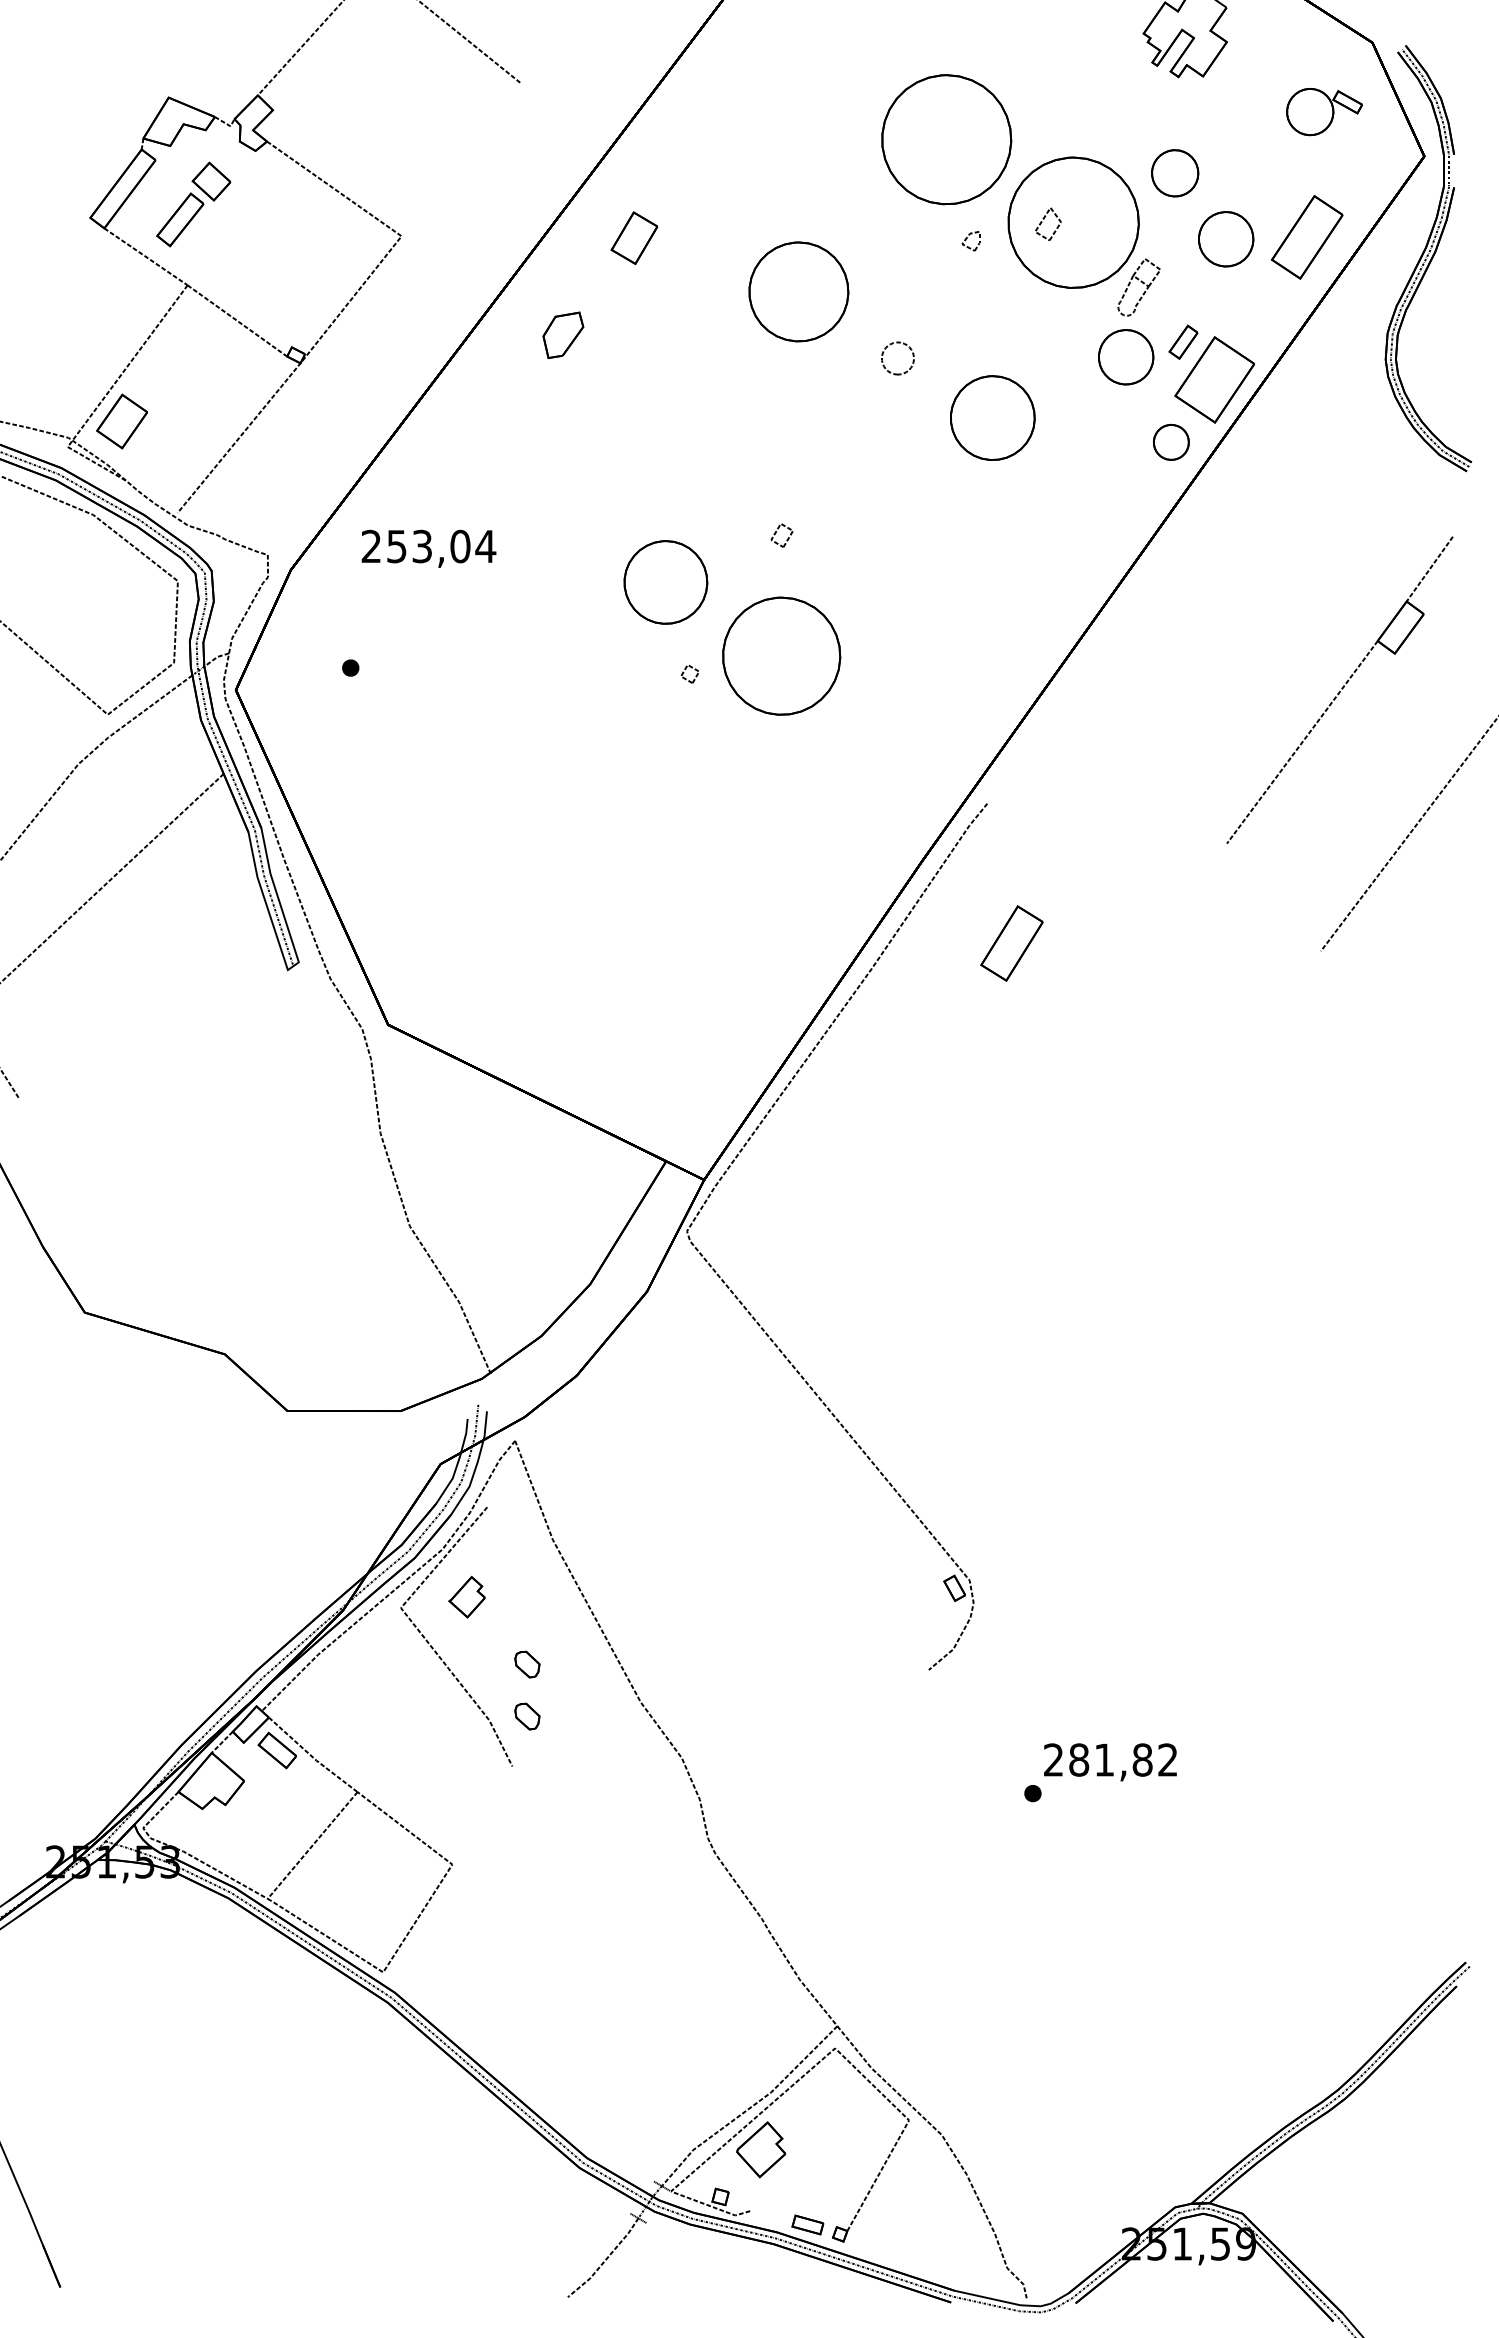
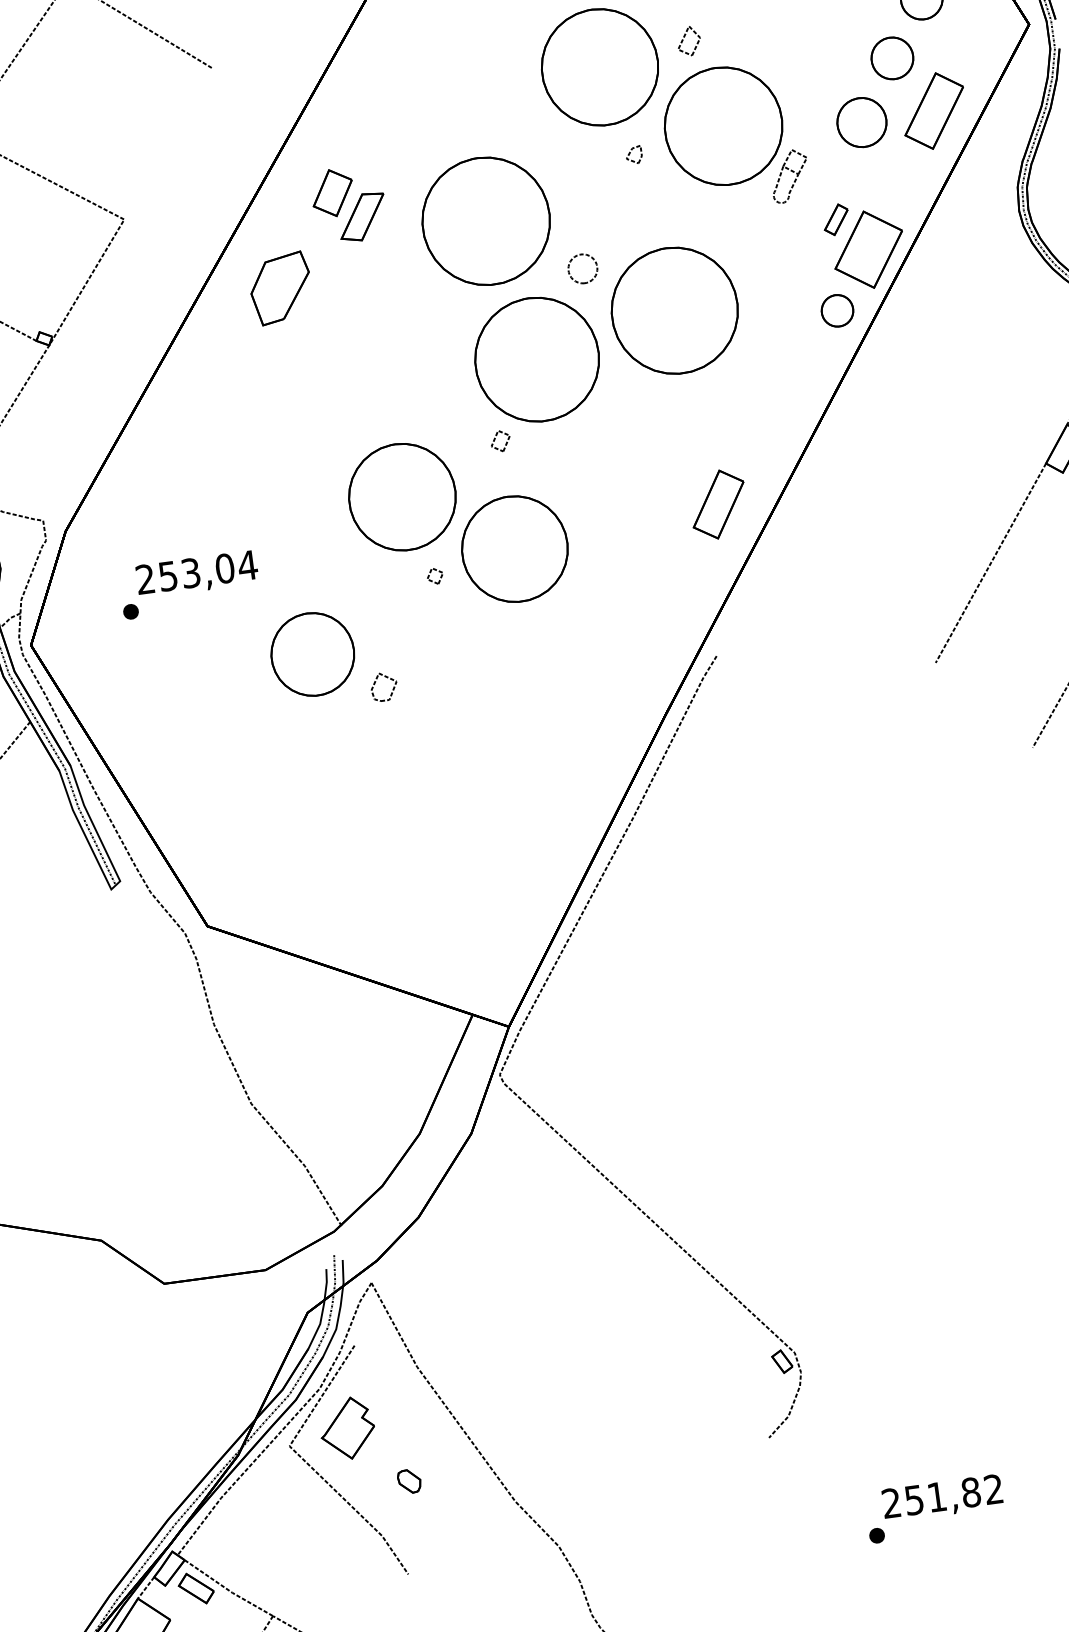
part: (1175, 173) -> (892, 58), moved
part: (1048, 223) -> (689, 40), moved
part: (663, 269) -> (362, 217), added
part: (798, 291) -> (485, 220), size x1.43
part: (563, 335) -> (281, 288), size x1.67
part: (1126, 357) -> (787, 240), removed
part: (992, 417) -> (674, 310), size x1.67
part: (833, 450) -> (536, 358), added
text: (428, 548) -> (196, 574), moved
part: (665, 582) -> (402, 497), size x1.43
part: (543, 741) -> (312, 654), added
part: (626, 791) -> (392, 688), added
part: (1011, 943) -> (718, 504), moved
part: (466, 1596) -> (346, 1428), size x1.67
part: (527, 1716) -> (415, 1527), removed
text: (1079, 1759) -> (914, 1499), 281,82 -> 251,82

